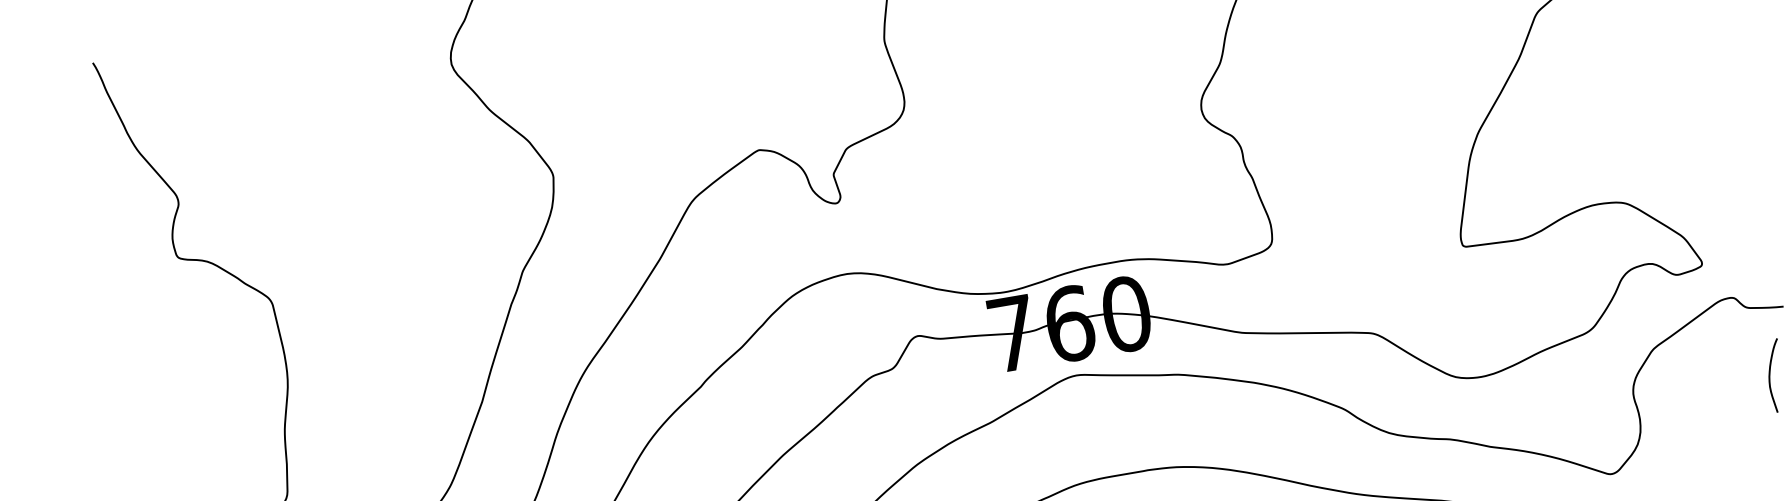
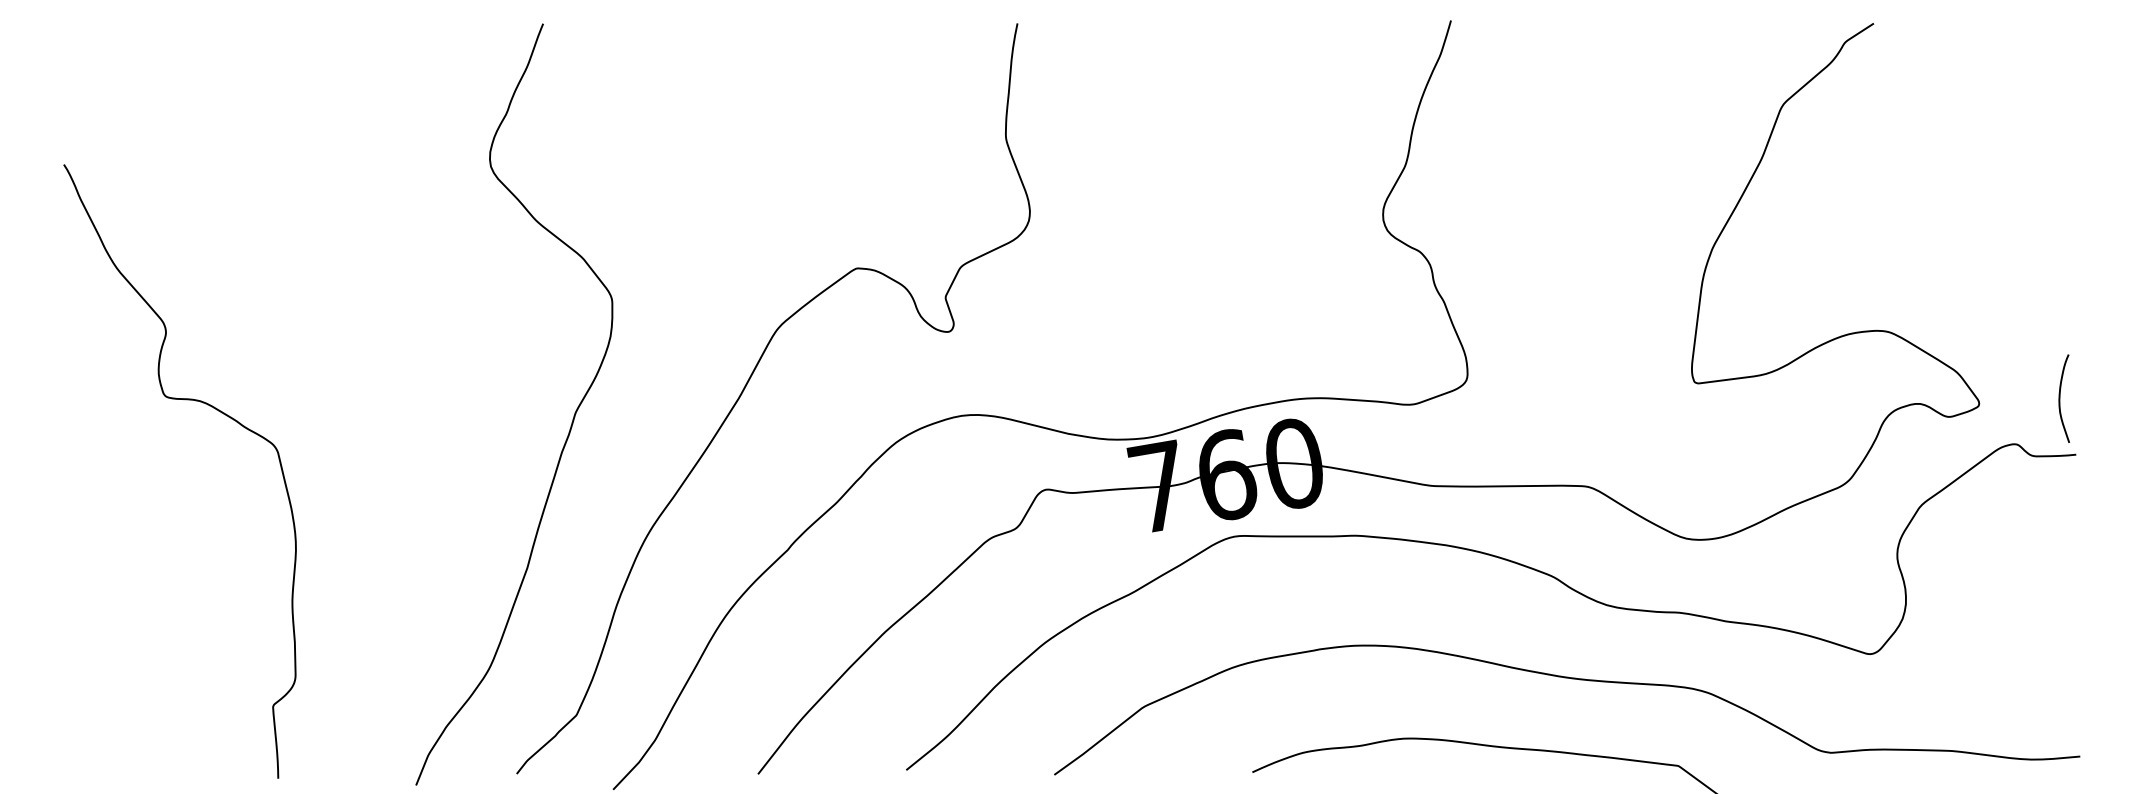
curve: (1770, 375) -> (2060, 398), moved

